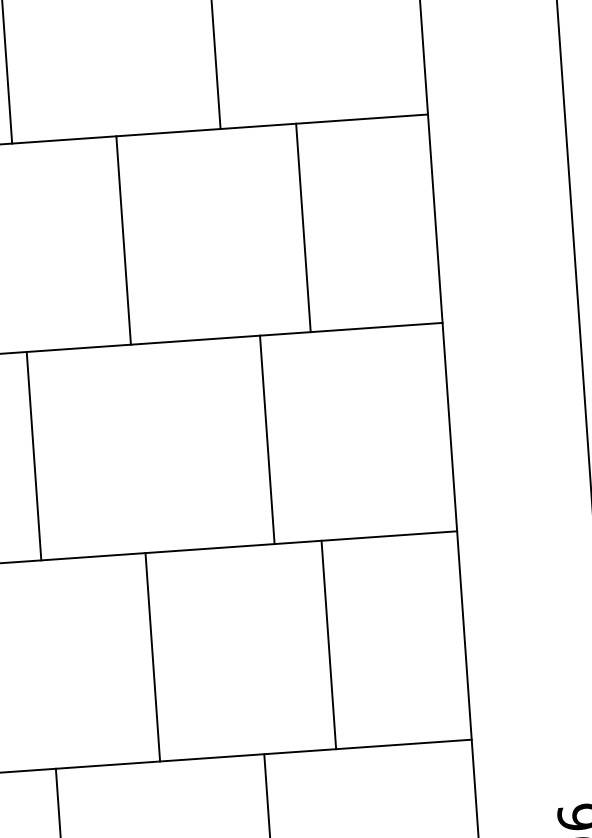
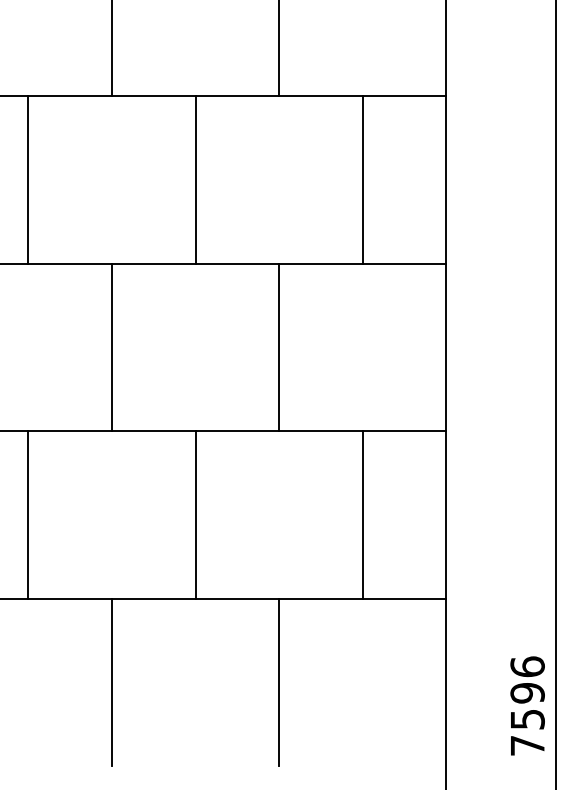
line: (303, 227) -> (363, 179), moved
line: (267, 439) -> (279, 347), moved
line: (329, 644) -> (363, 514), moved

